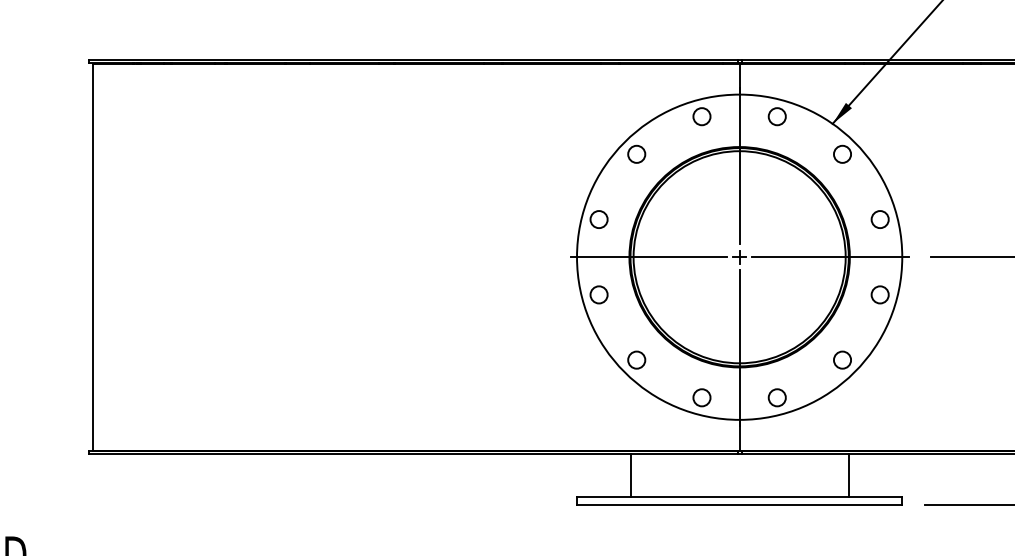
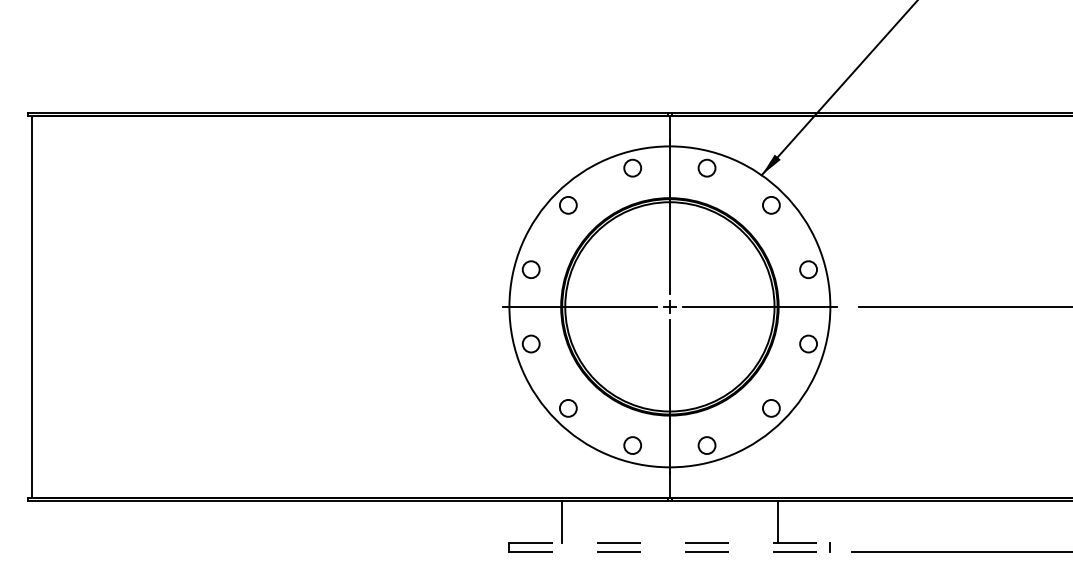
line: (740, 497) -> (670, 543), solid -> dashed
line: (740, 505) -> (670, 551), solid -> dashed

